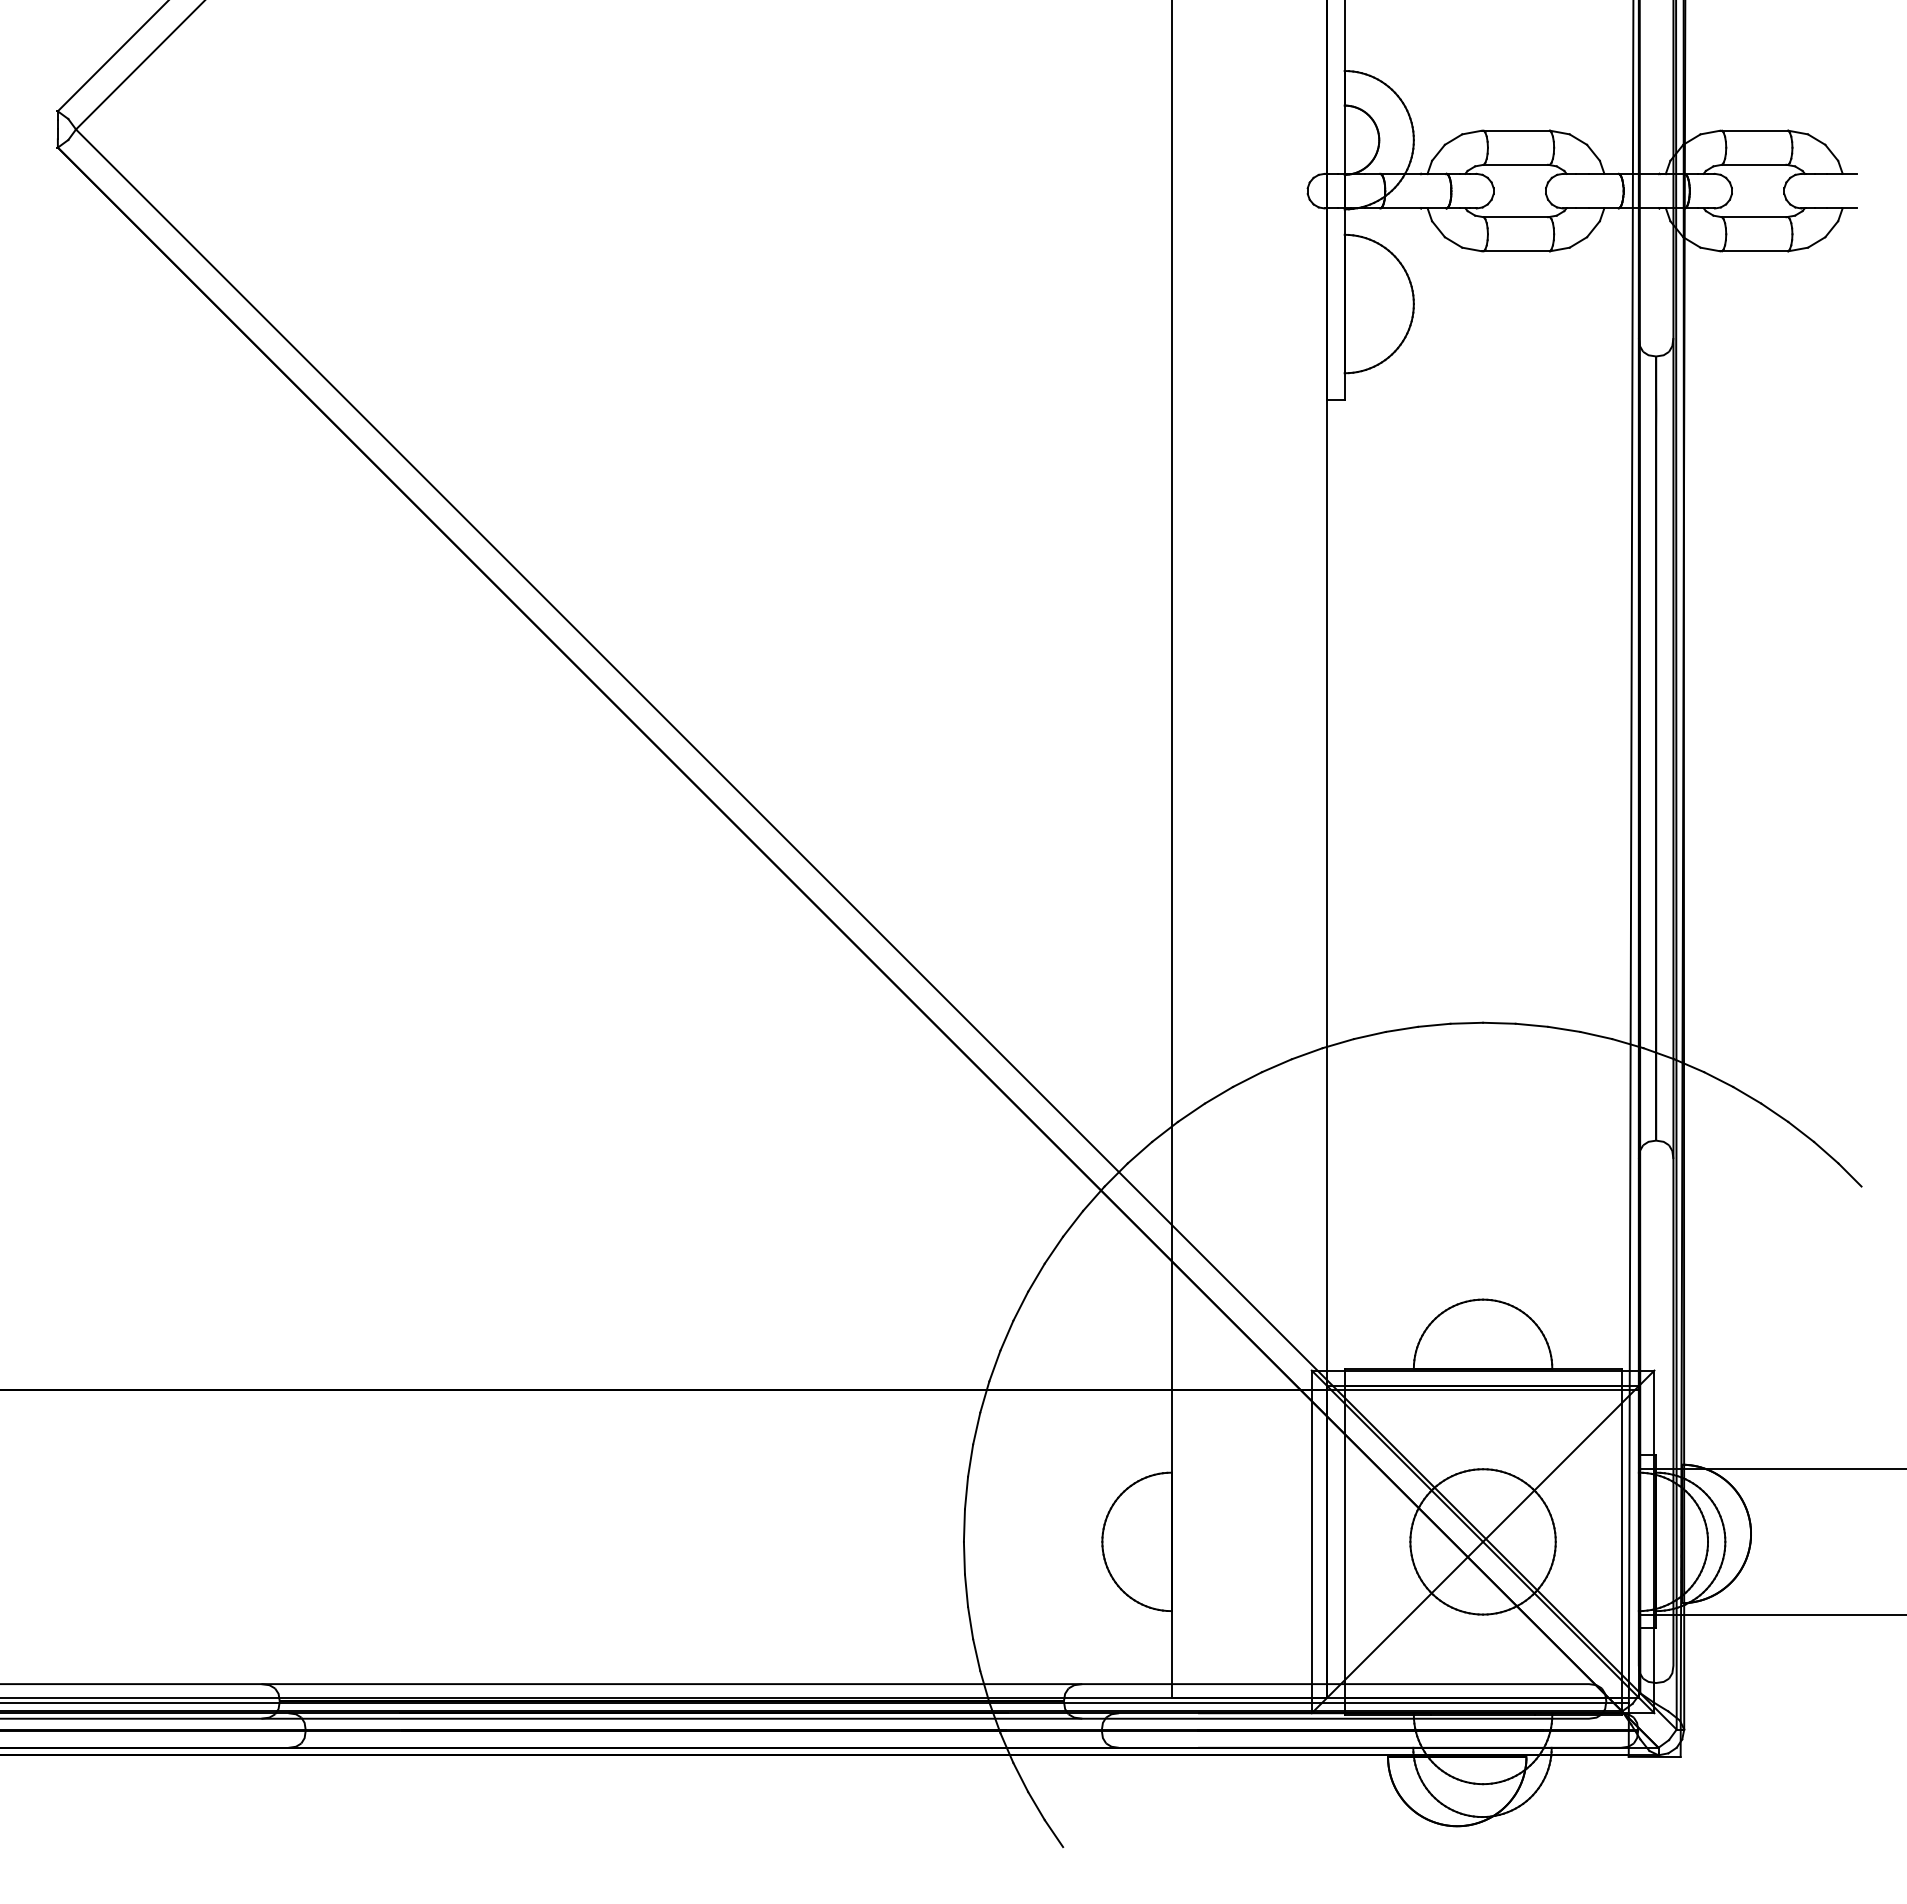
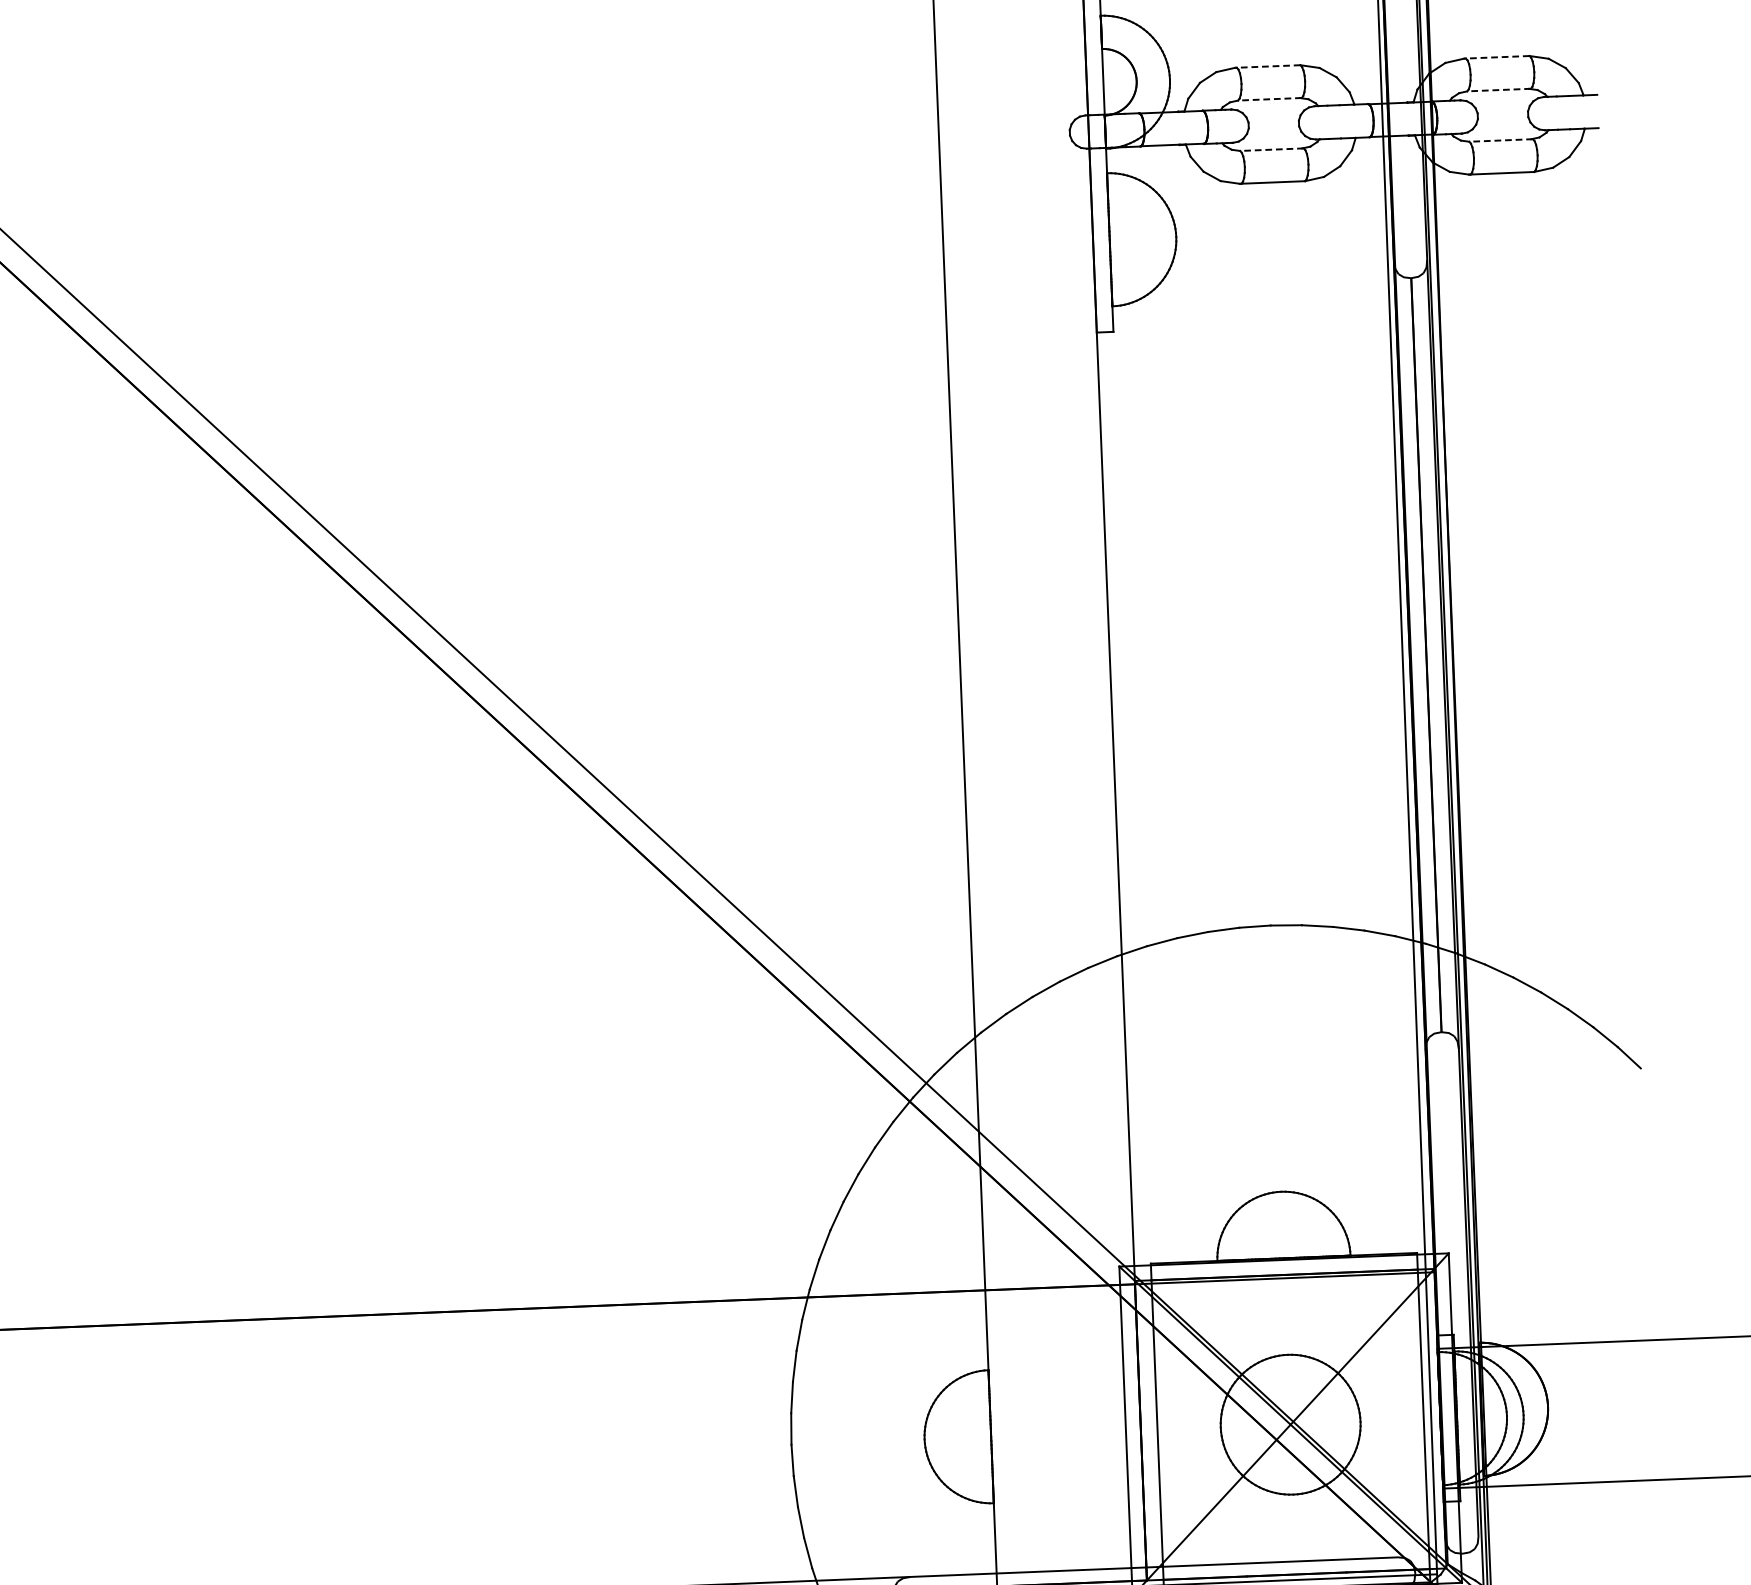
line: (1516, 130) -> (1268, 66), solid -> dashed
line: (1754, 130) -> (1497, 57), solid -> dashed
line: (1516, 164) -> (1269, 99), solid -> dashed
line: (1754, 164) -> (1498, 89), solid -> dashed
line: (1516, 217) -> (1271, 149), solid -> dashed
line: (1754, 217) -> (1500, 140), solid -> dashed

